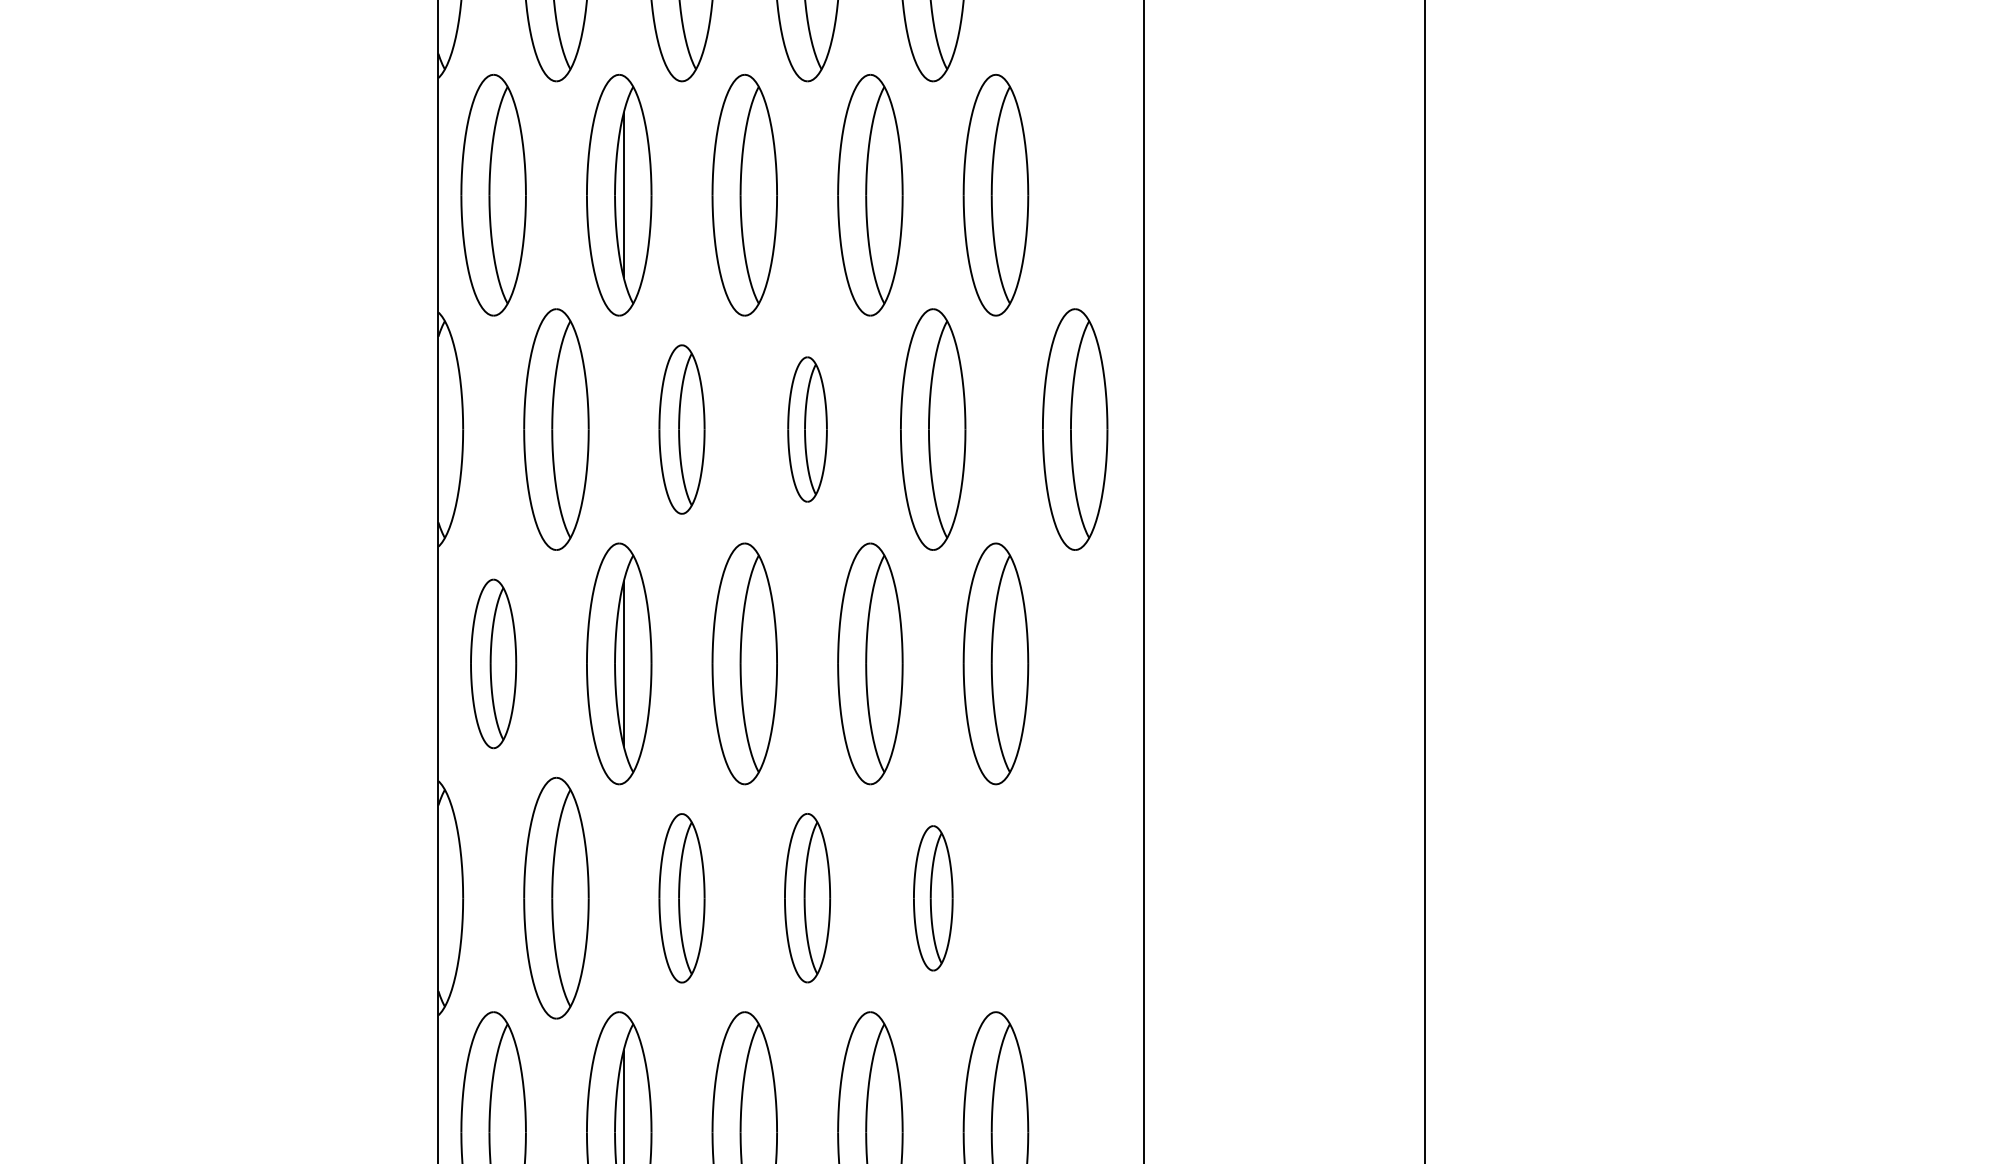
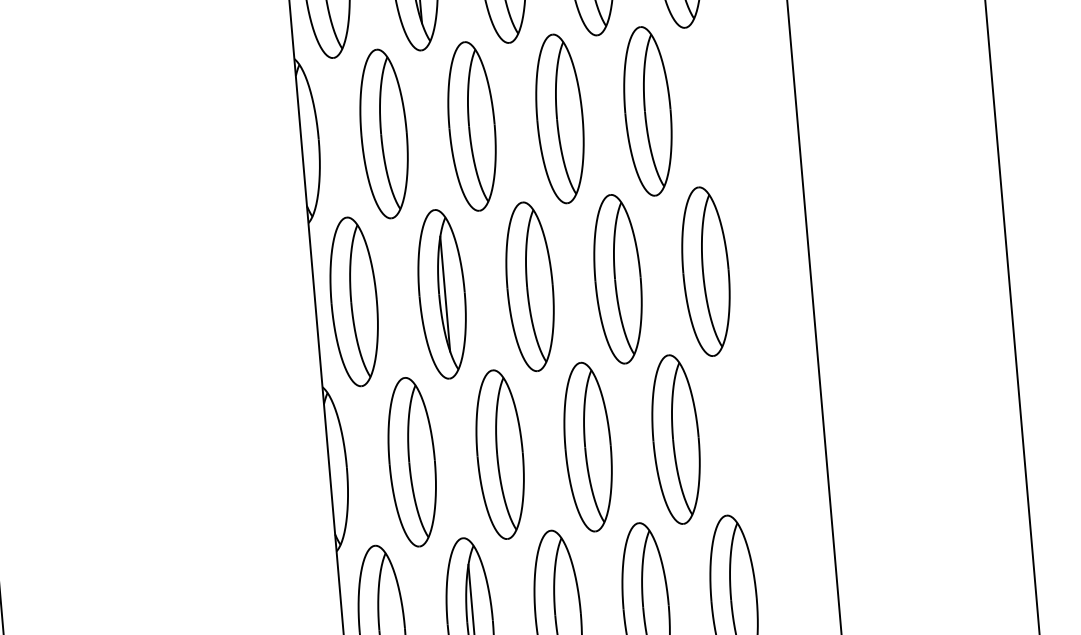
part: (681, 429) -> (471, 126), size x1.43
part: (807, 429) -> (559, 118), size x1.67
part: (1075, 429) -> (747, 102), removed
part: (493, 663) -> (354, 301), size x1.43
part: (807, 897) -> (588, 446), size x1.43
part: (681, 898) -> (499, 454), size x1.43
part: (933, 898) -> (676, 439), size x1.67

